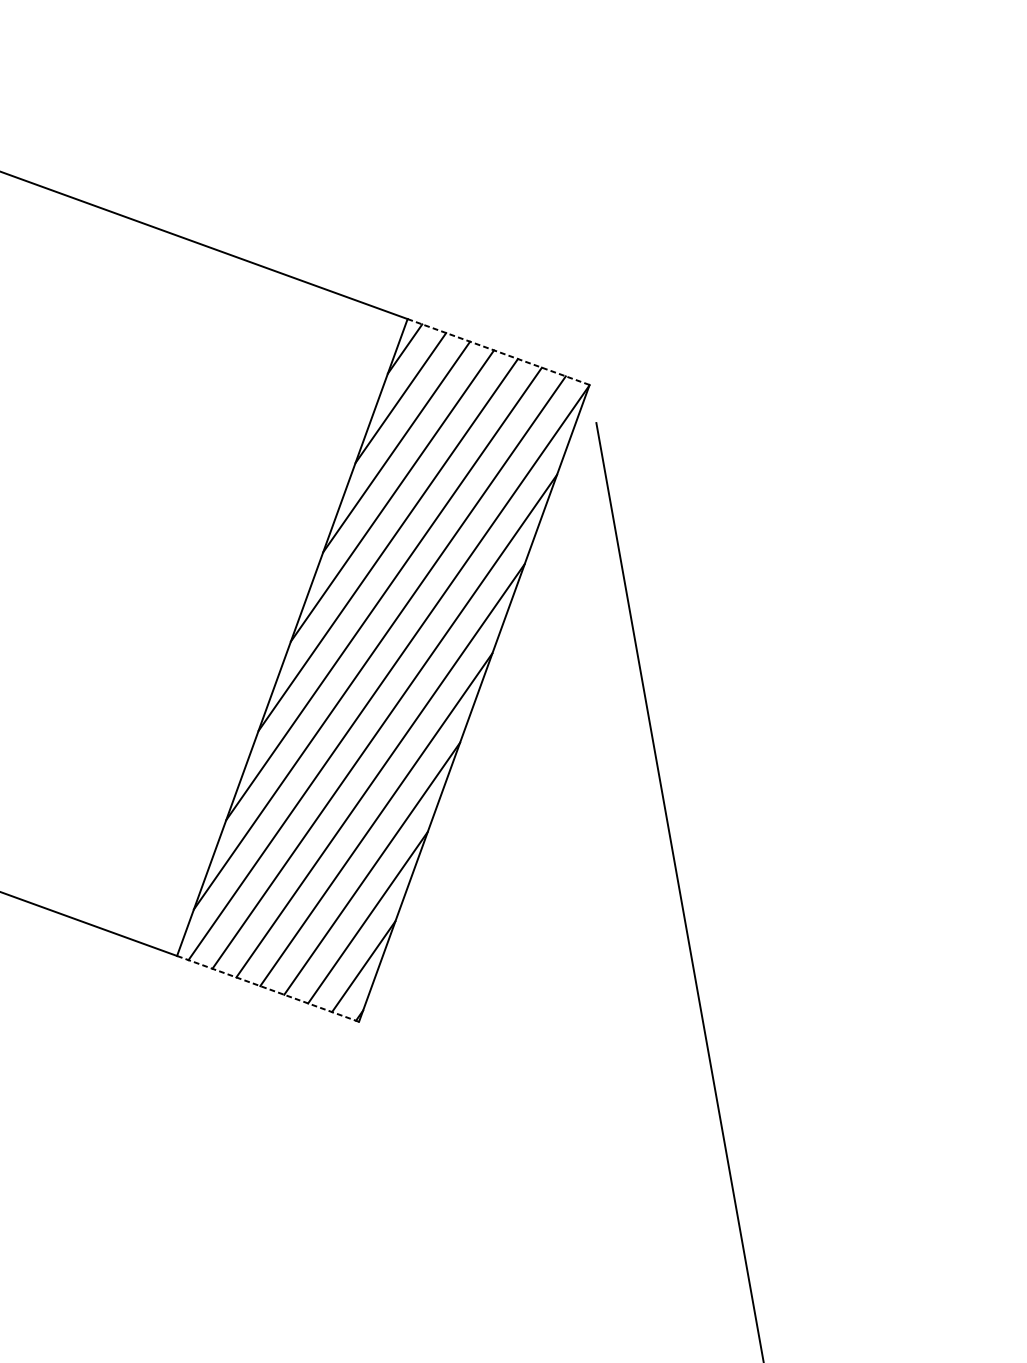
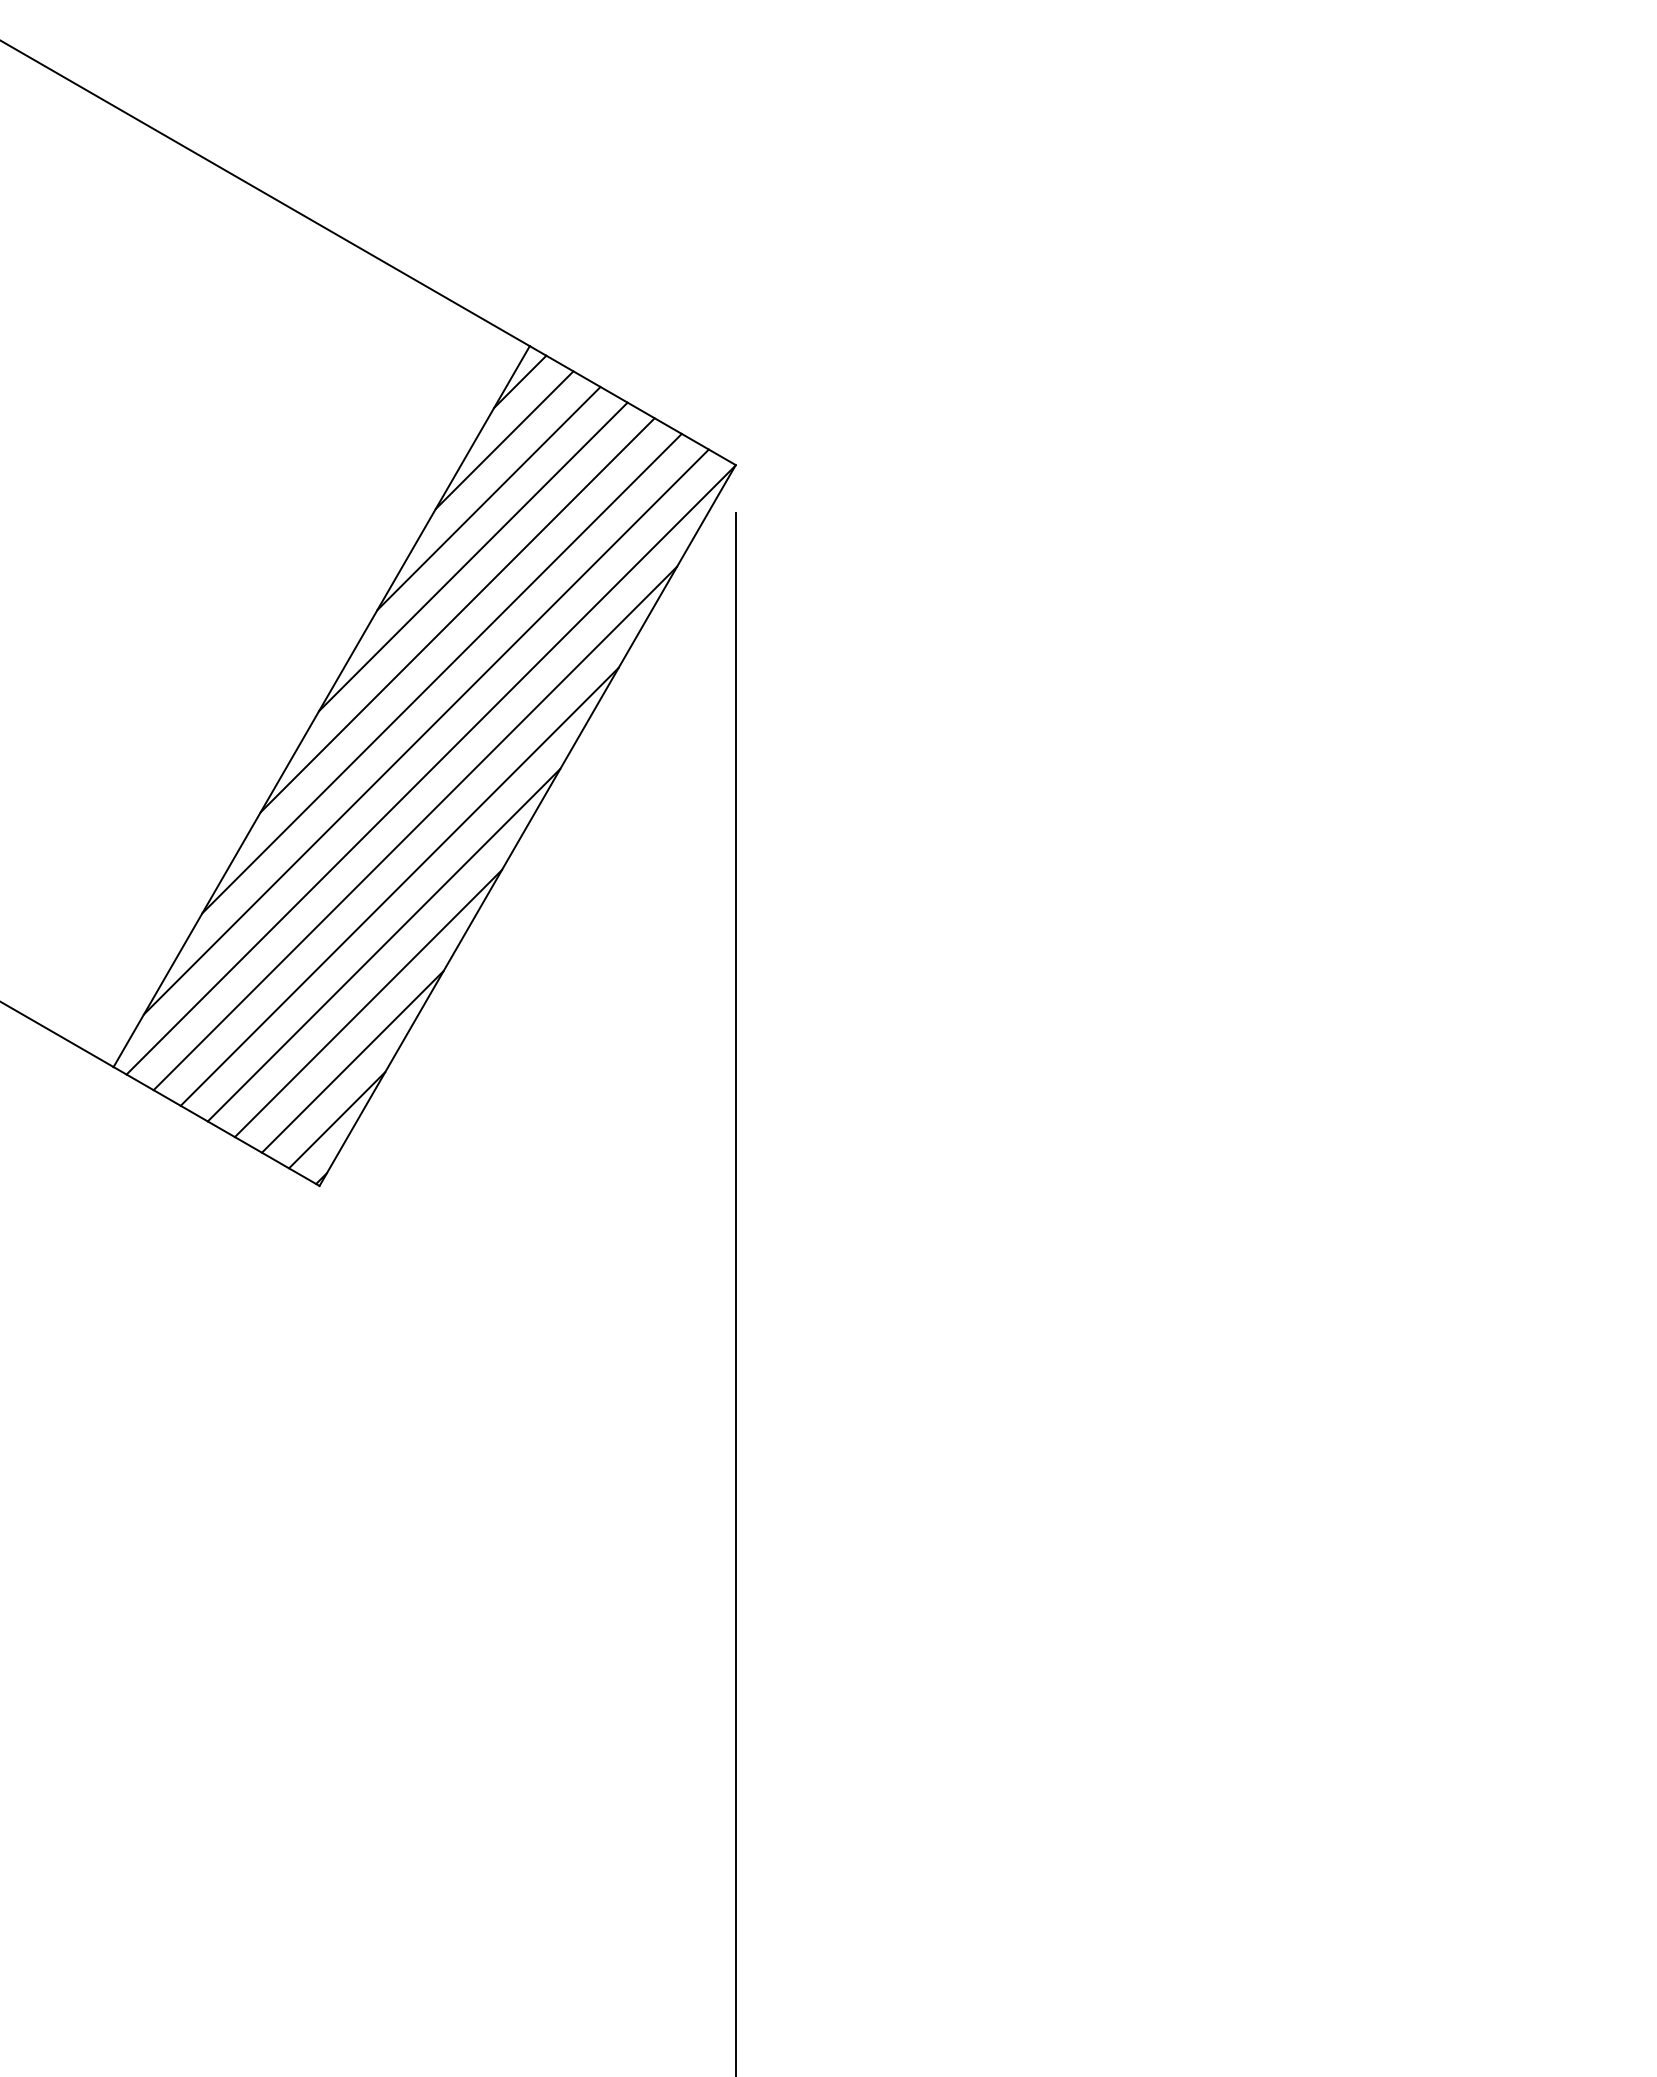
line: (498, 351) -> (632, 405), dashed -> solid
line: (267, 988) -> (216, 1126), dashed -> solid

